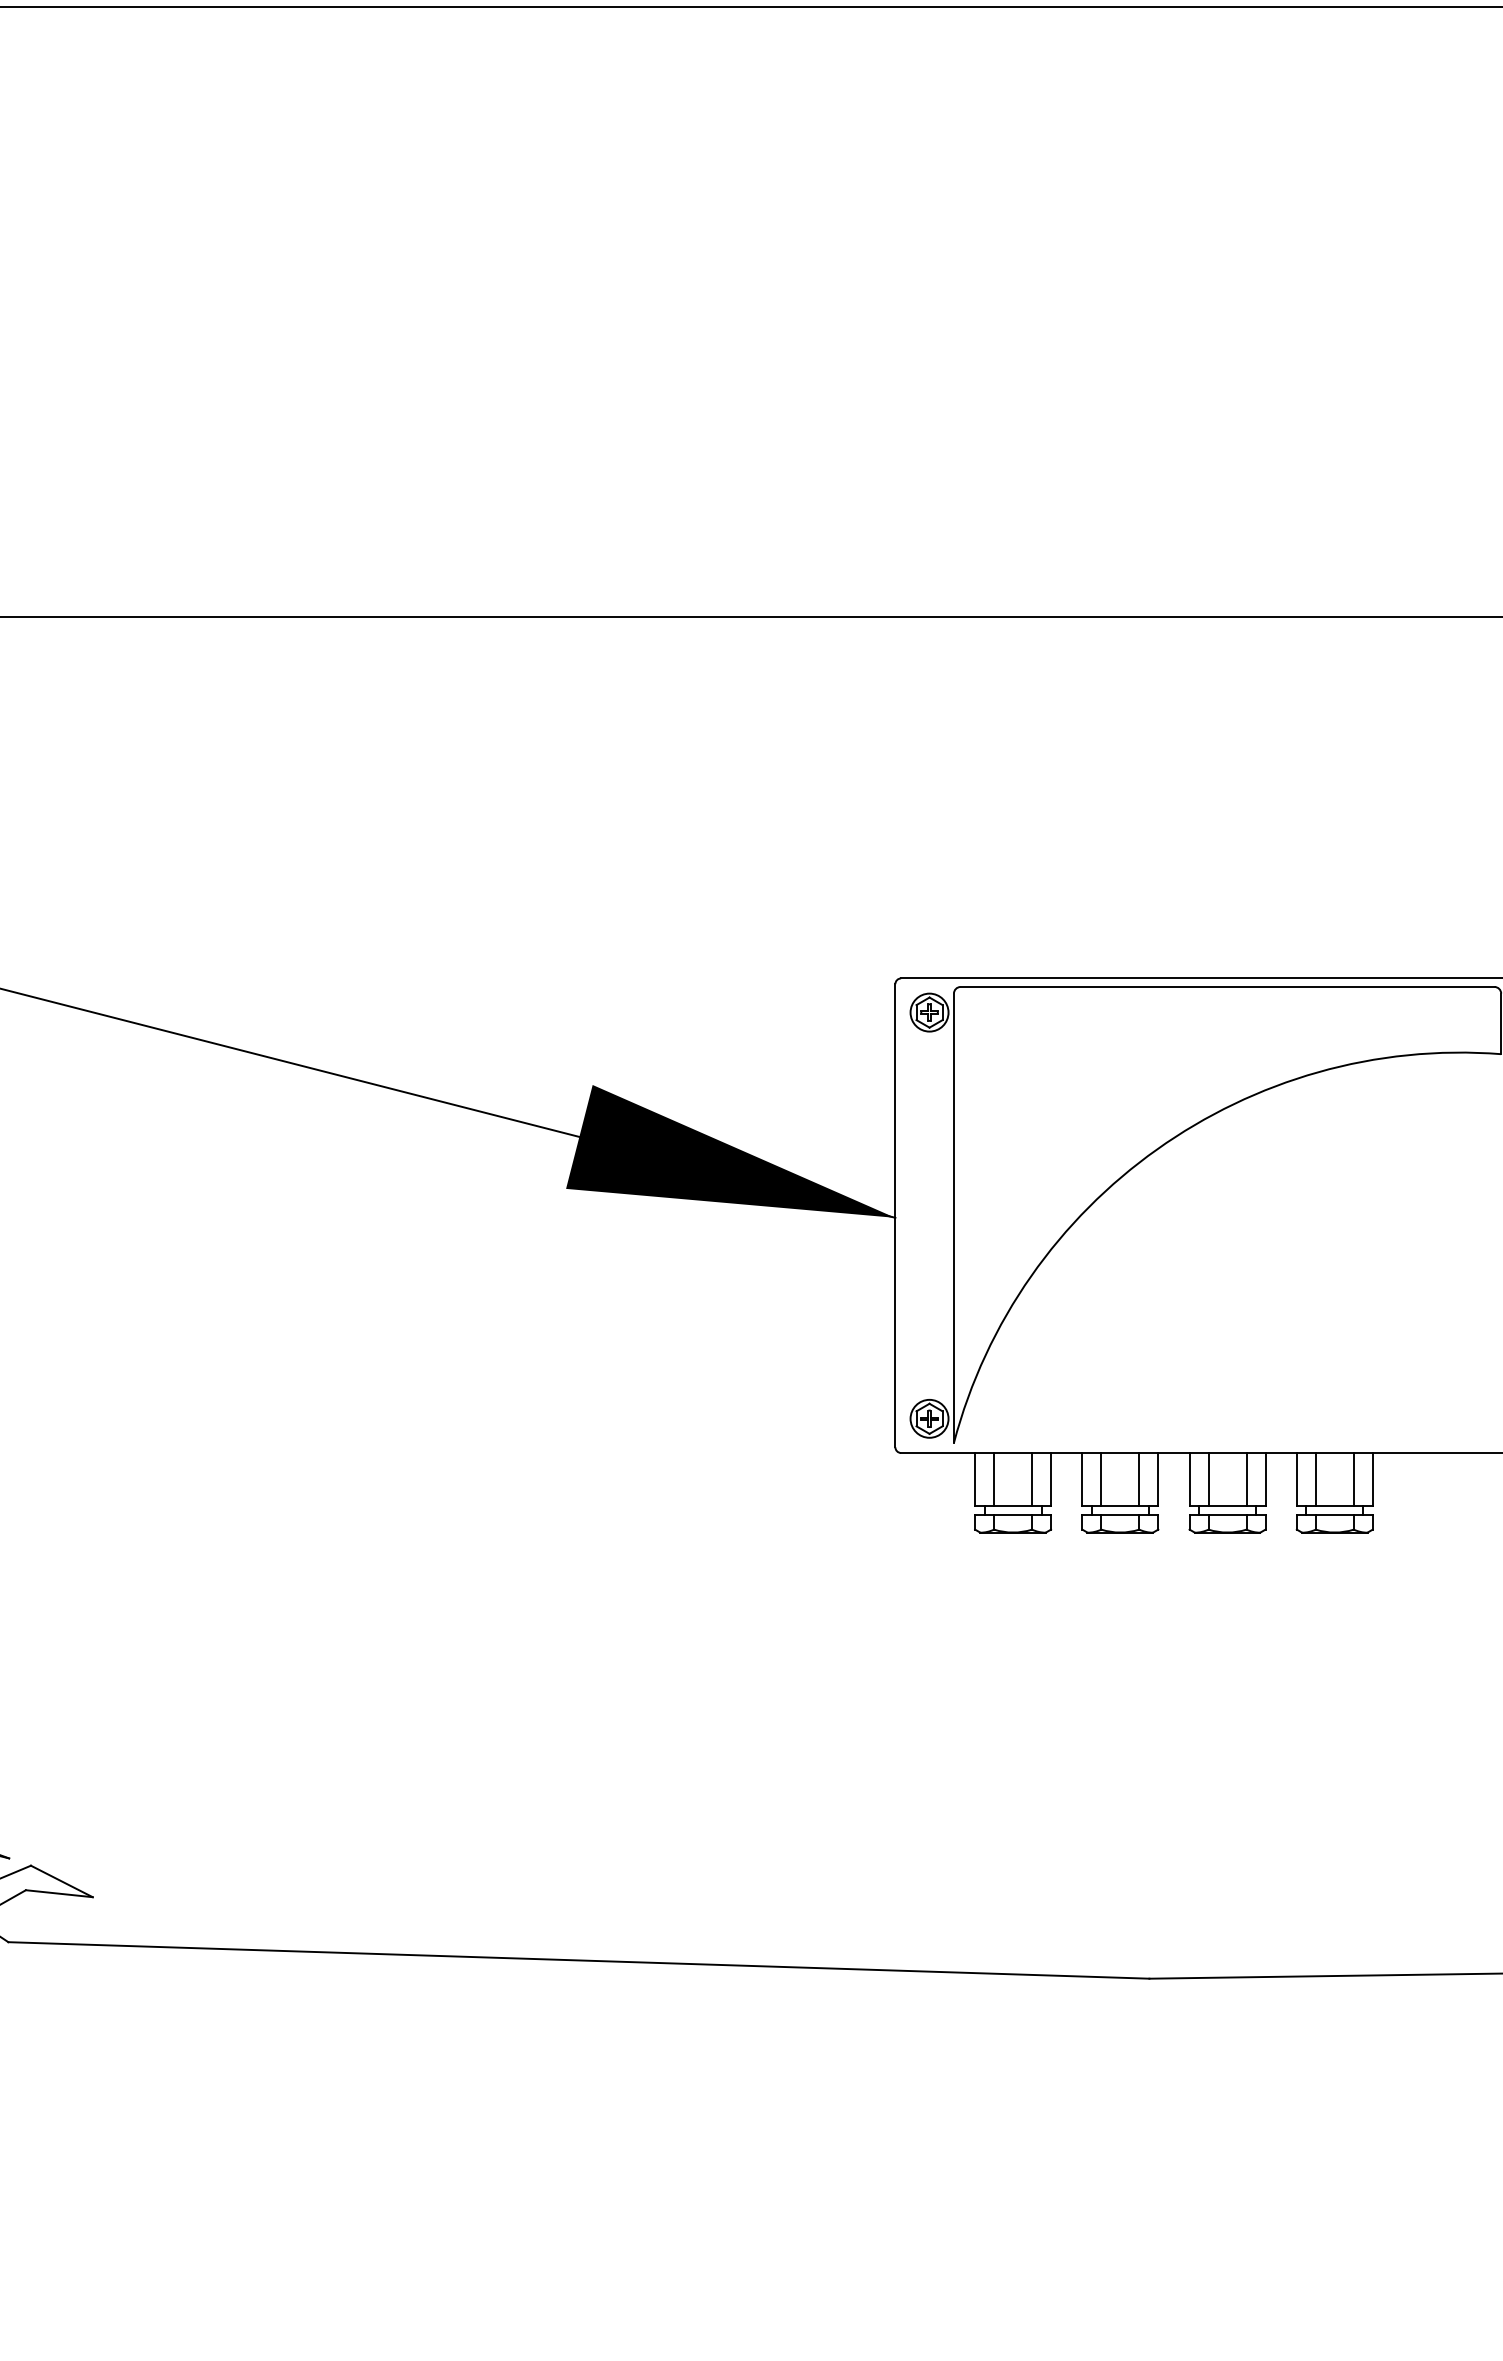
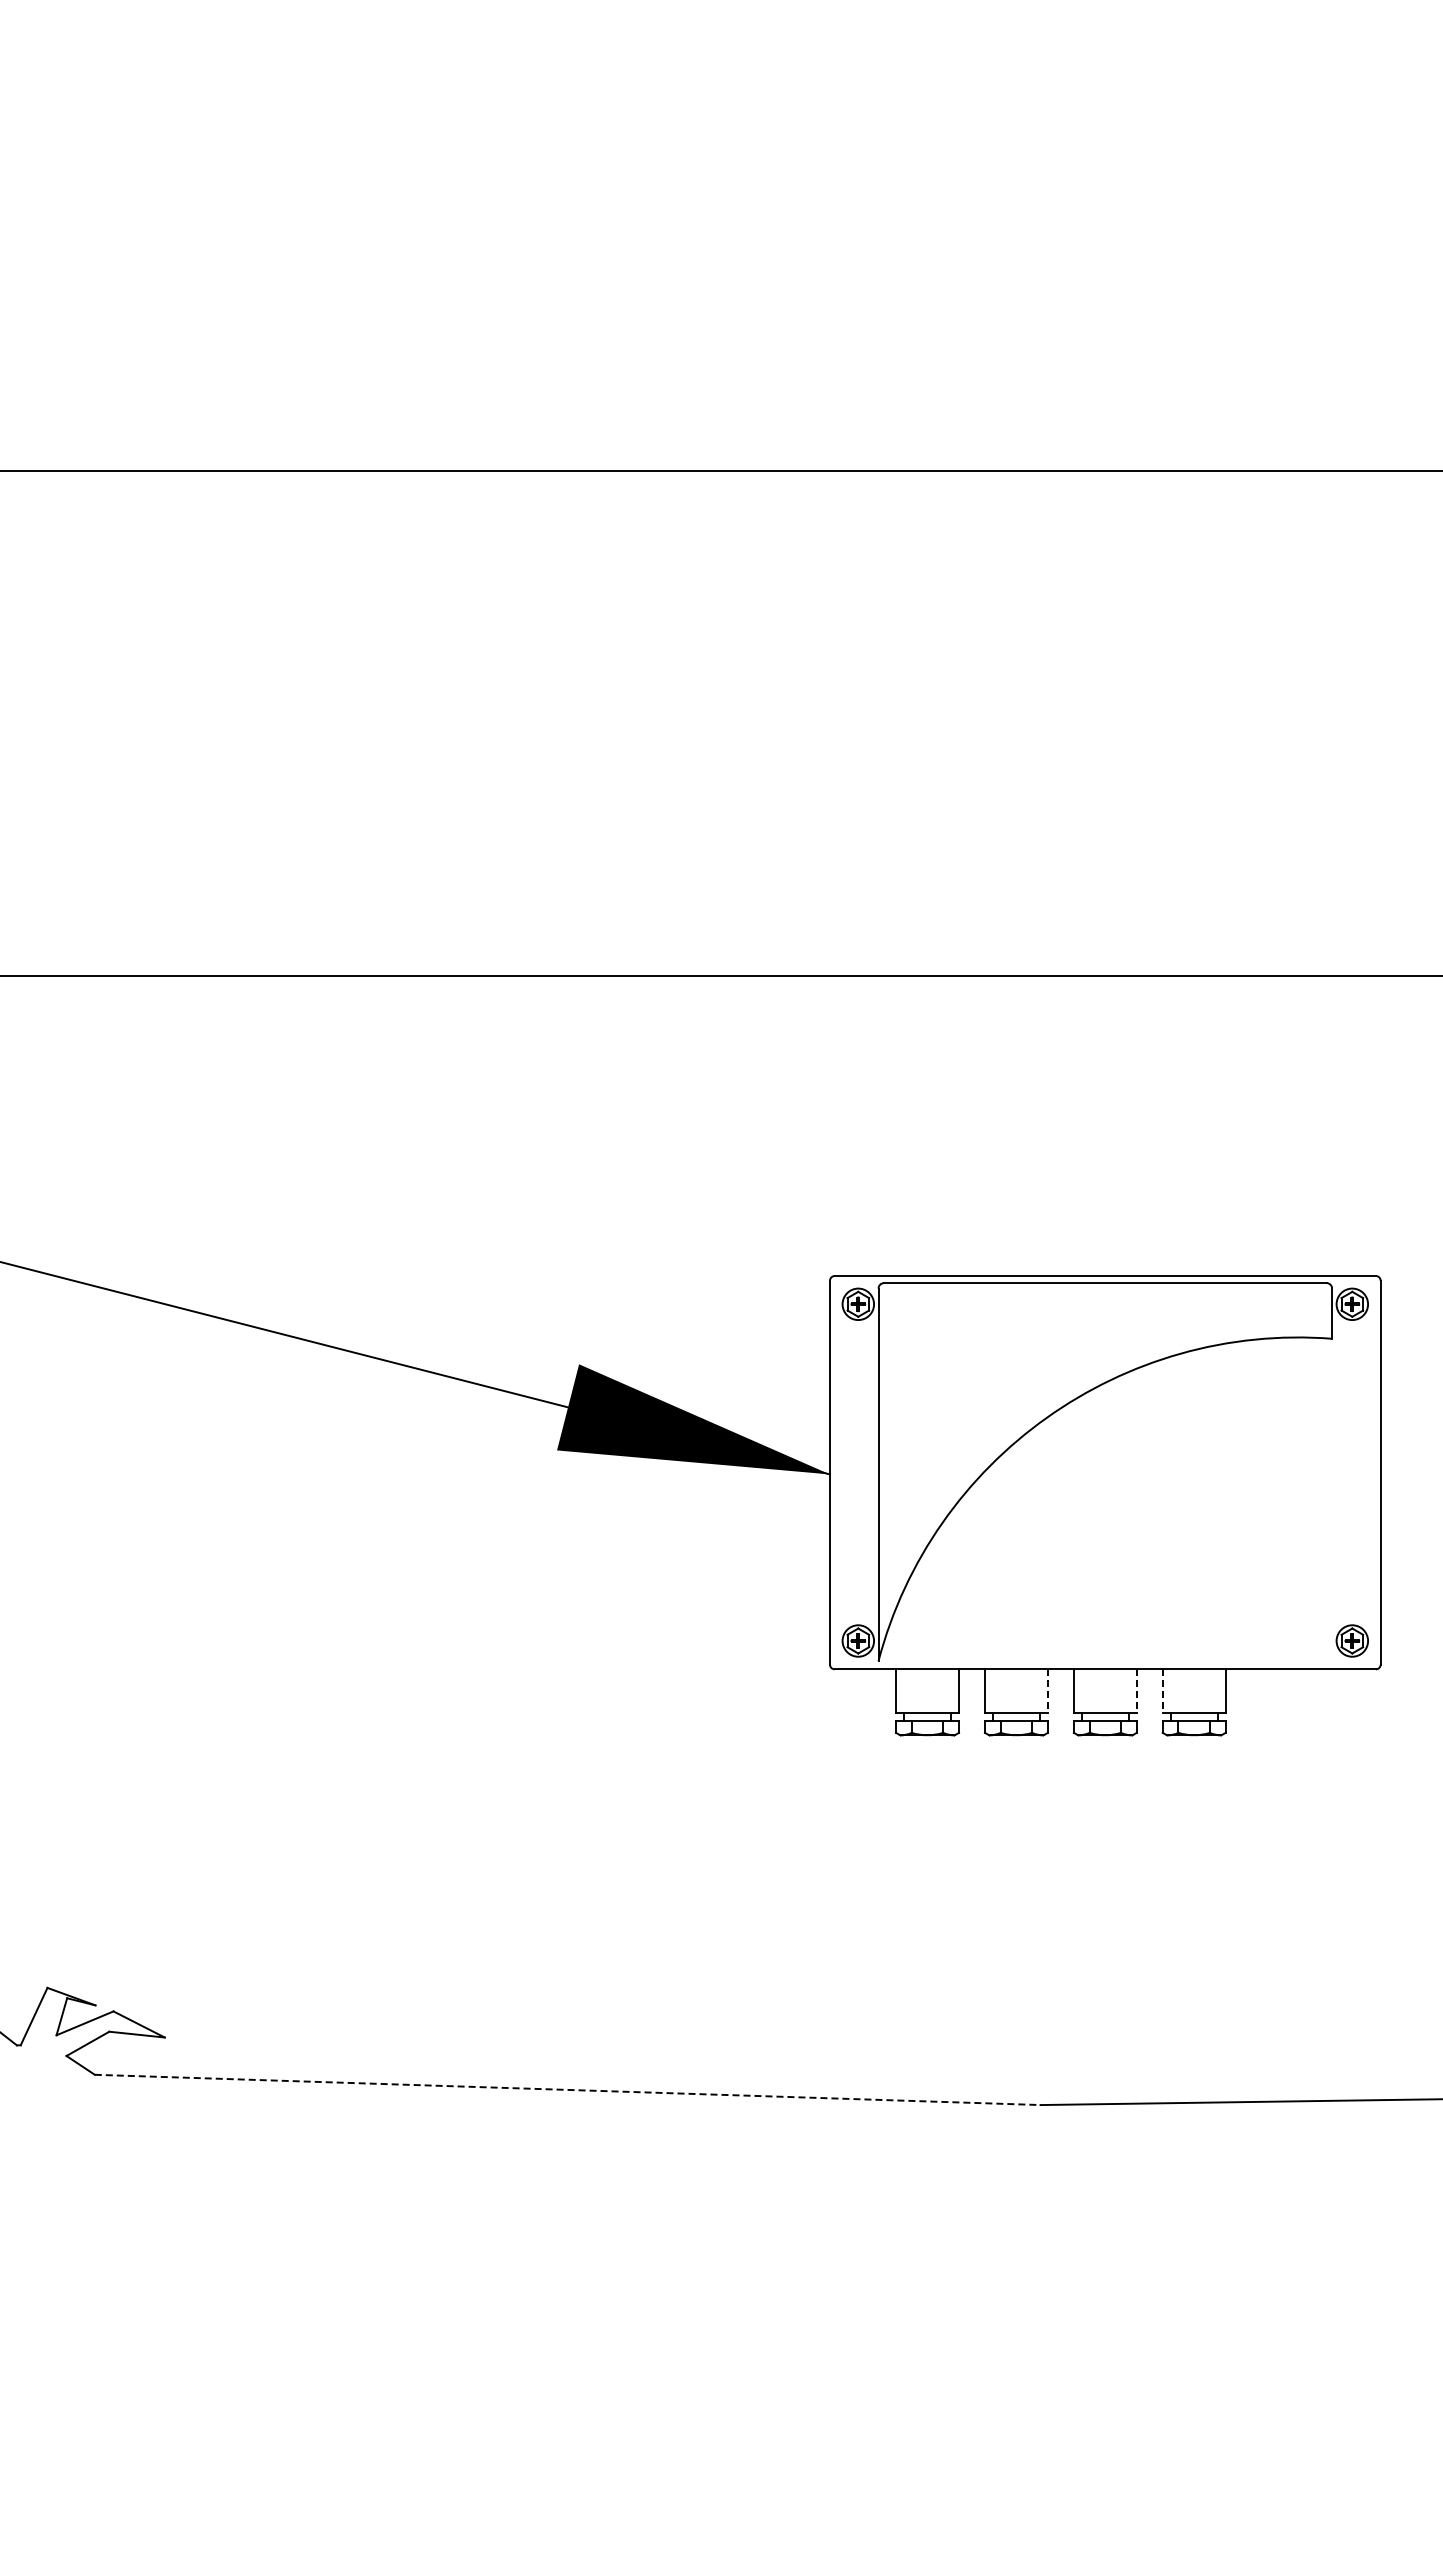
line: (993, 1479) -> (911, 1691), removed
line: (1032, 1479) -> (943, 1691), removed
line: (1101, 1479) -> (1000, 1691), removed
line: (1139, 1479) -> (1032, 1691), removed
line: (1157, 1479) -> (1047, 1691), solid -> dashed
line: (1208, 1479) -> (1089, 1691), removed
line: (1247, 1479) -> (1121, 1691), removed
line: (1265, 1479) -> (1136, 1691), solid -> dashed
line: (1296, 1479) -> (1162, 1691), solid -> dashed
line: (1315, 1479) -> (1178, 1691), removed
line: (1353, 1479) -> (1209, 1691), removed
line: (579, 1959) -> (568, 2089), solid -> dashed

